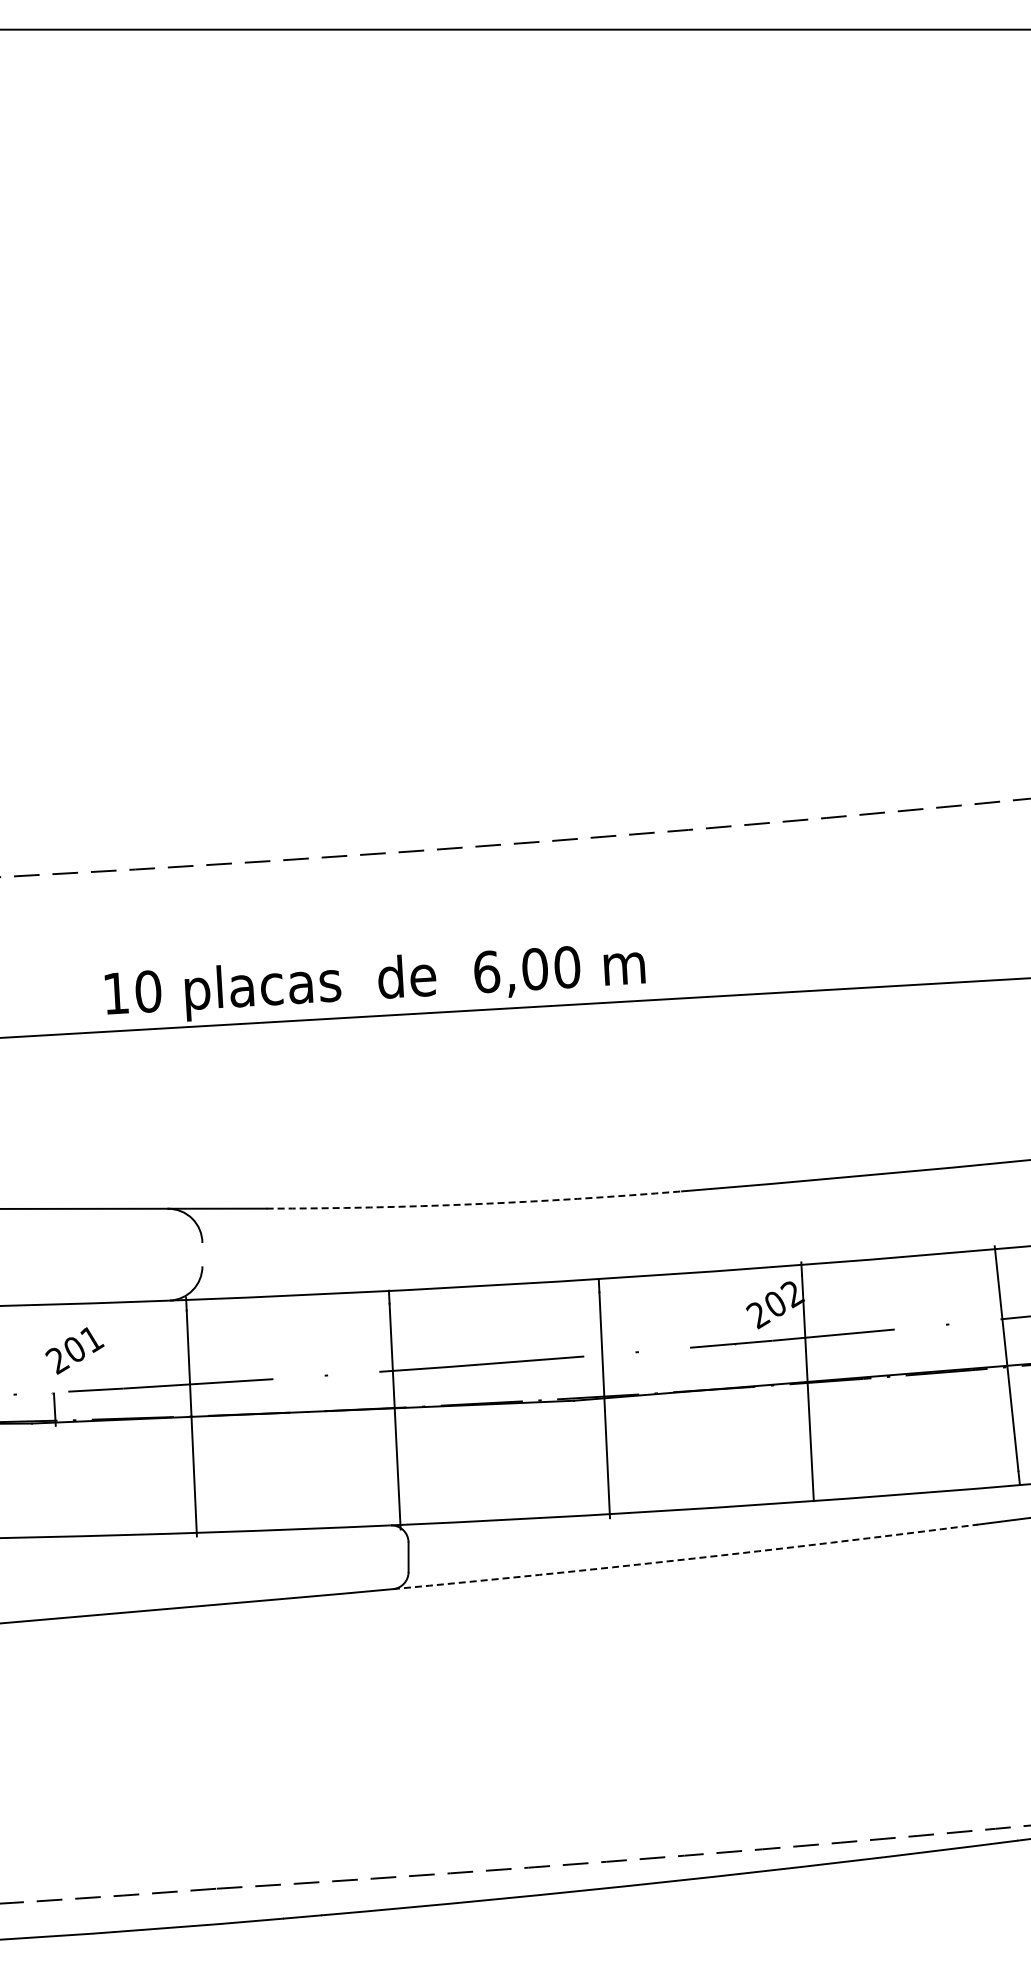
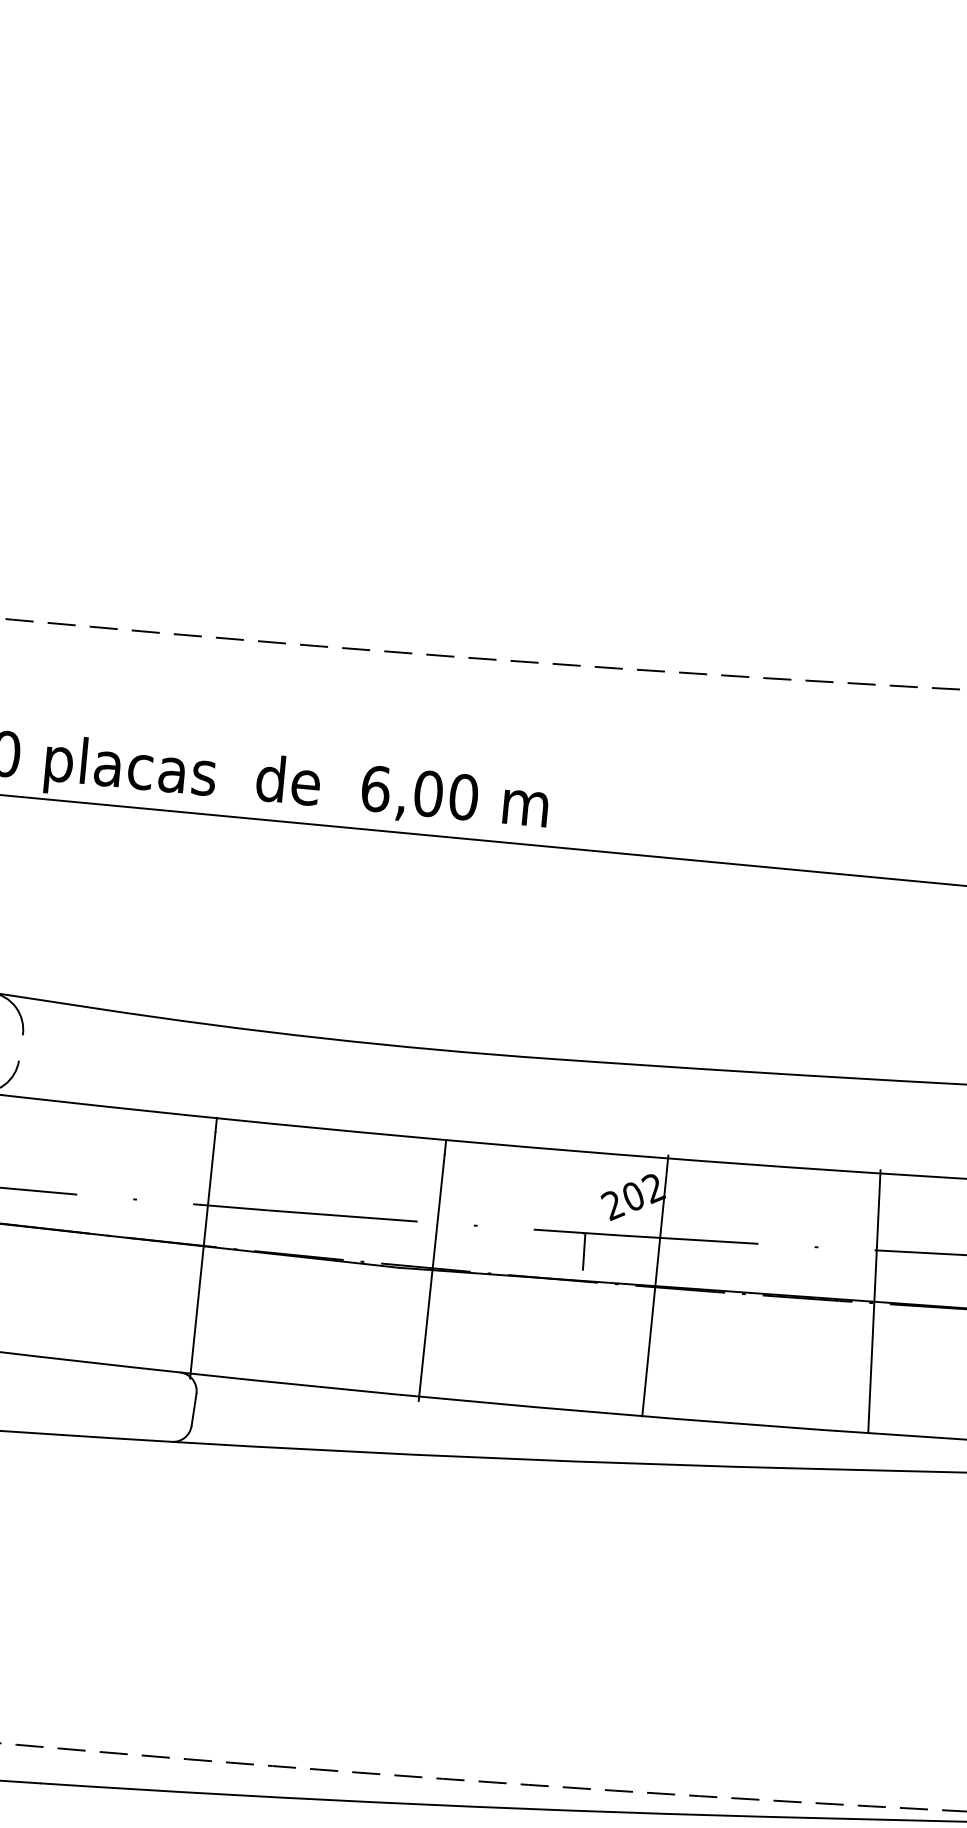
arc: (474, 1204) -> (323, 1038), dashed -> solid
line: (738, 1360) -> (584, 1251), added
arc: (685, 1559) -> (493, 1458), dashed -> solid

